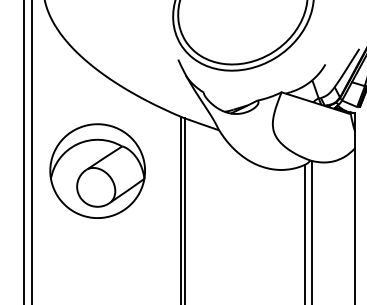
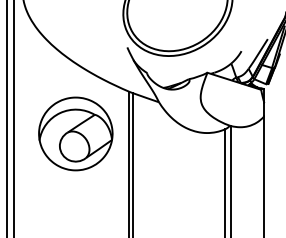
part: (97, 170) -> (75, 133), moved

